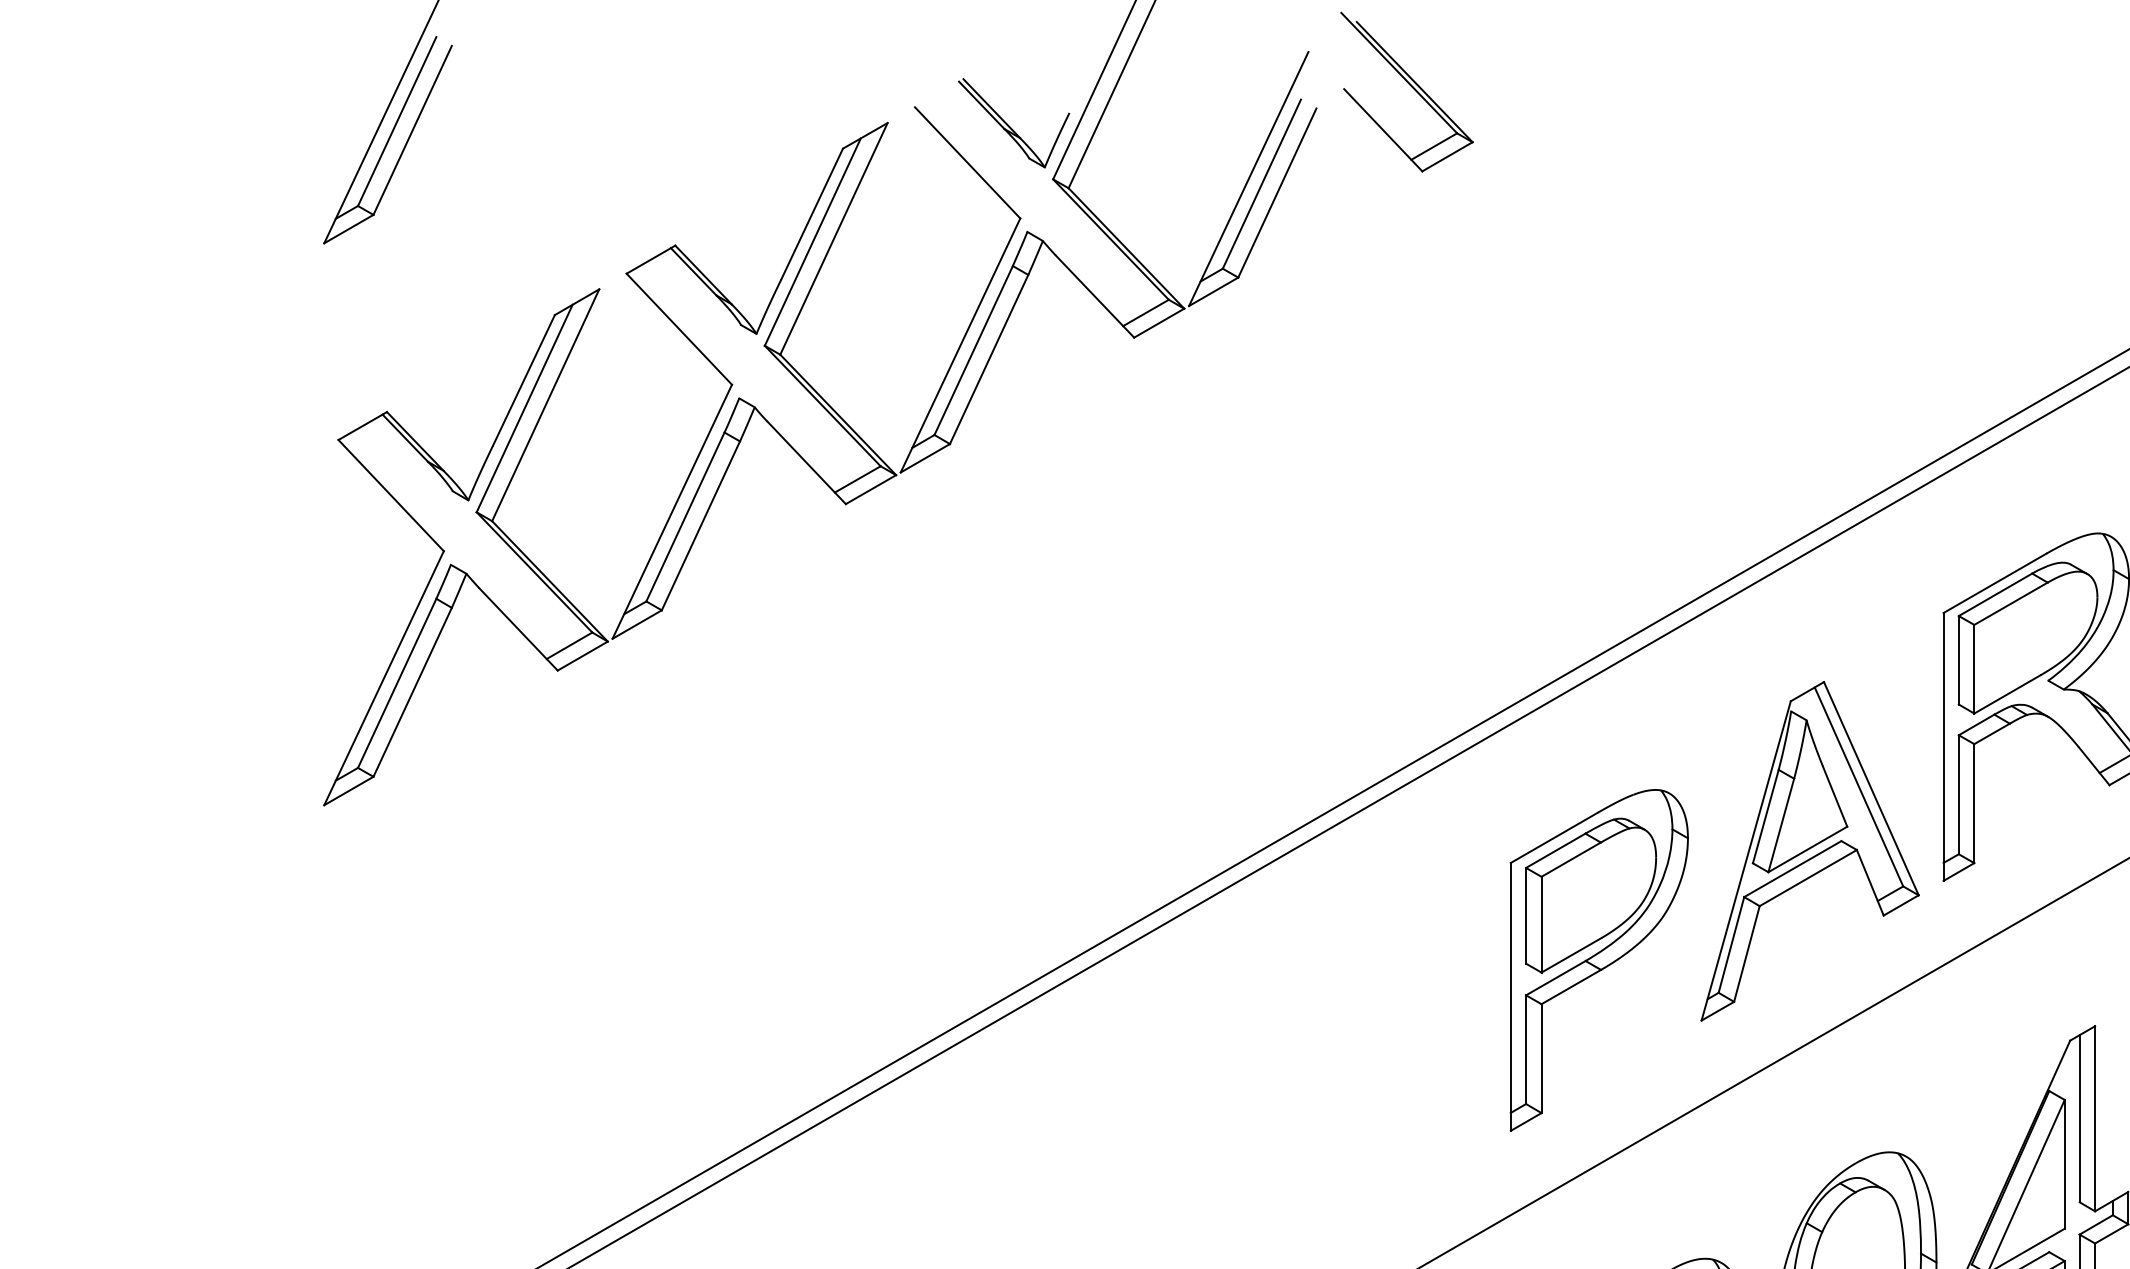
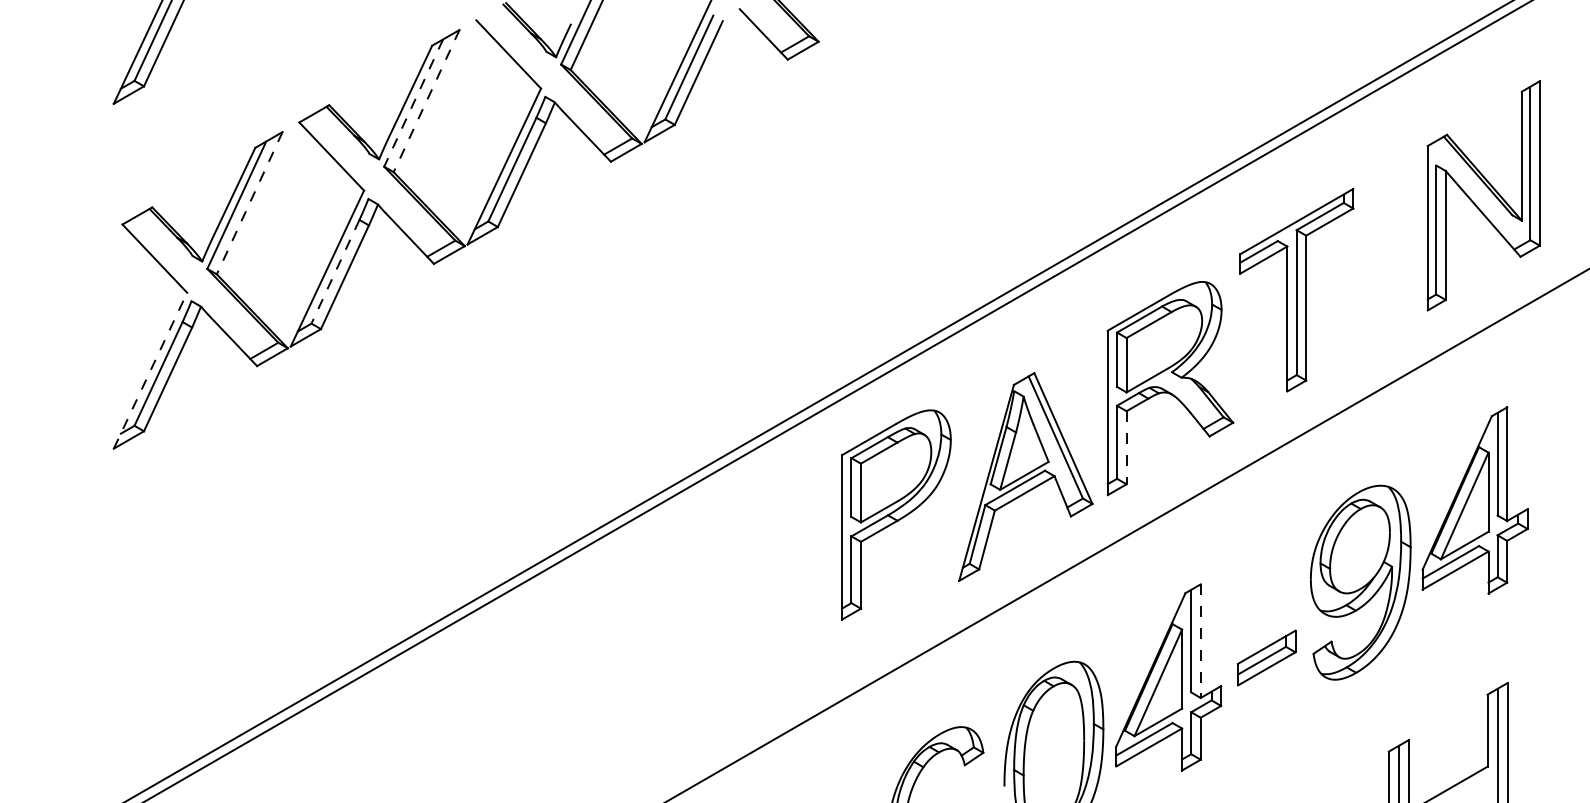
line: (833, 239) -> (426, 101), solid -> dashed
line: (812, 242) -> (413, 103), solid -> dashed
line: (545, 405) -> (249, 203), solid -> dashed
line: (685, 518) -> (335, 272), solid -> dashed
line: (384, 677) -> (150, 370), solid -> dashed
line: (1974, 803) -> (1126, 447), solid -> dashed
part: (1599, 959) -> (896, 514), moved
line: (2094, 1119) -> (1200, 641), solid -> dashed

